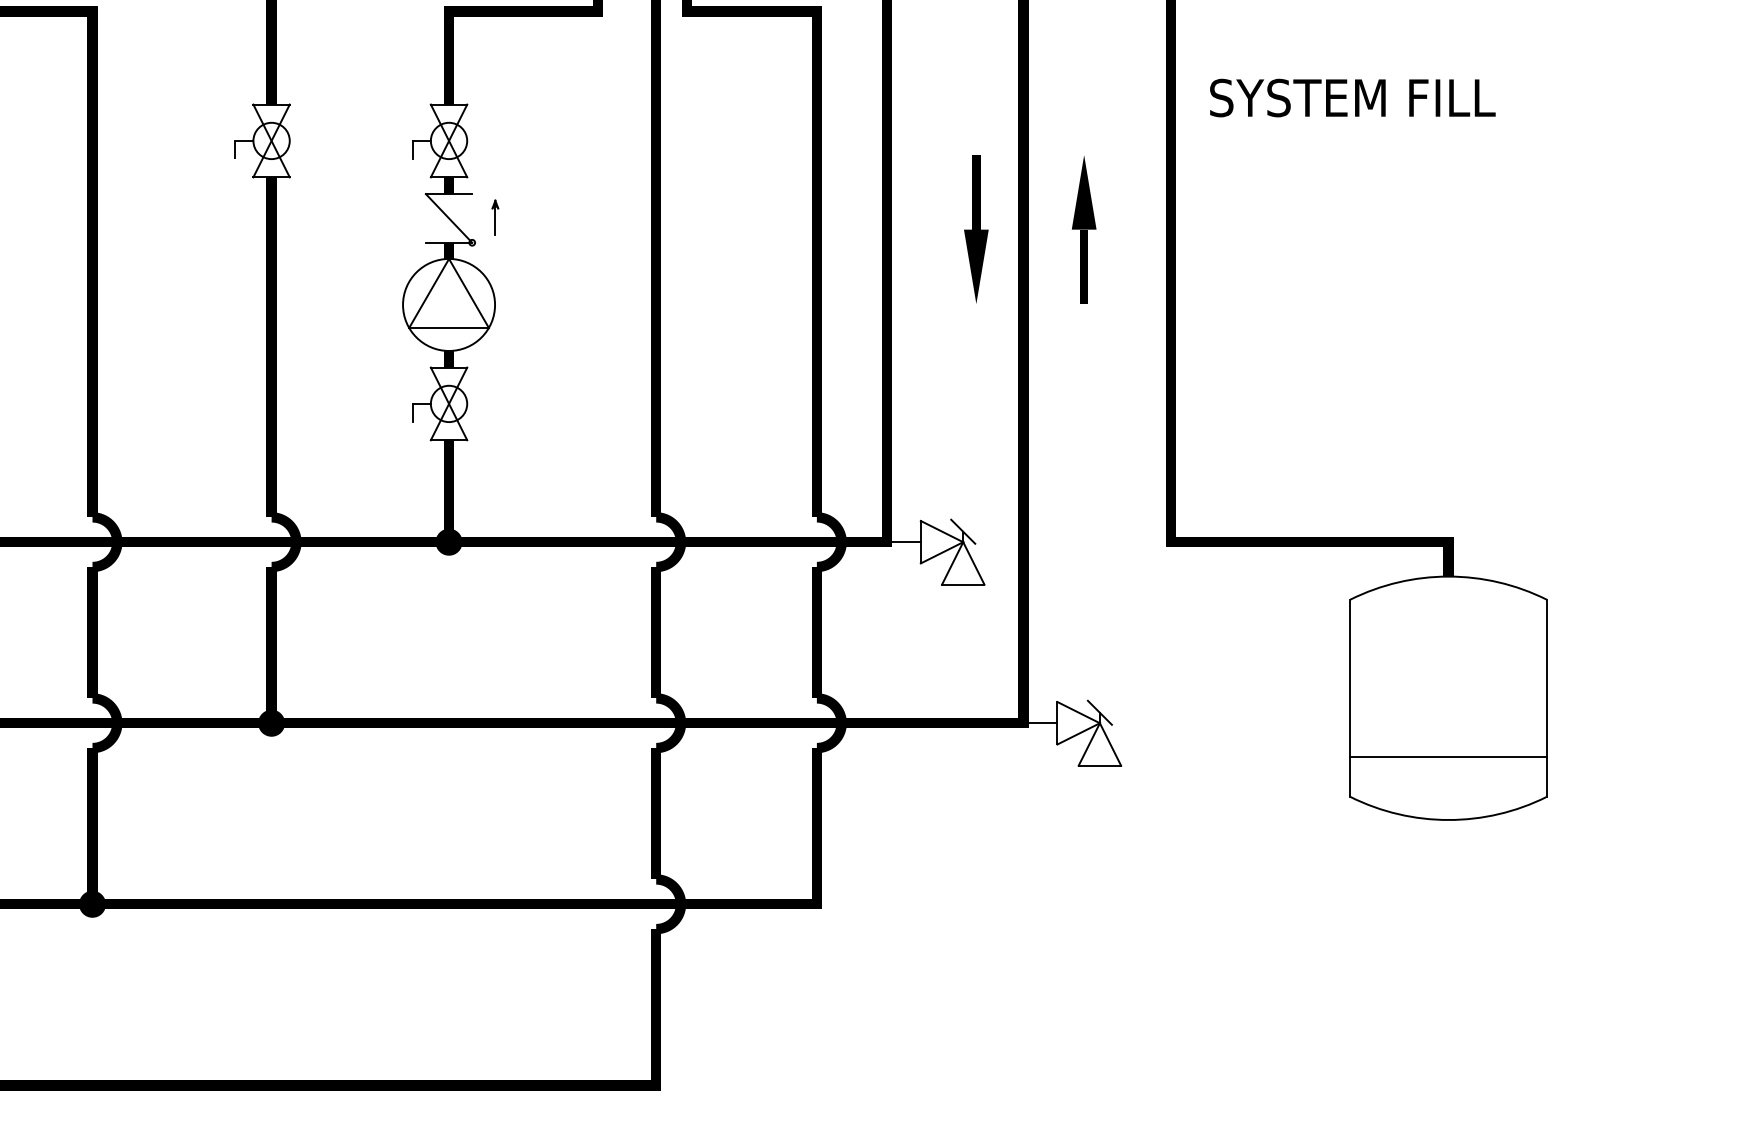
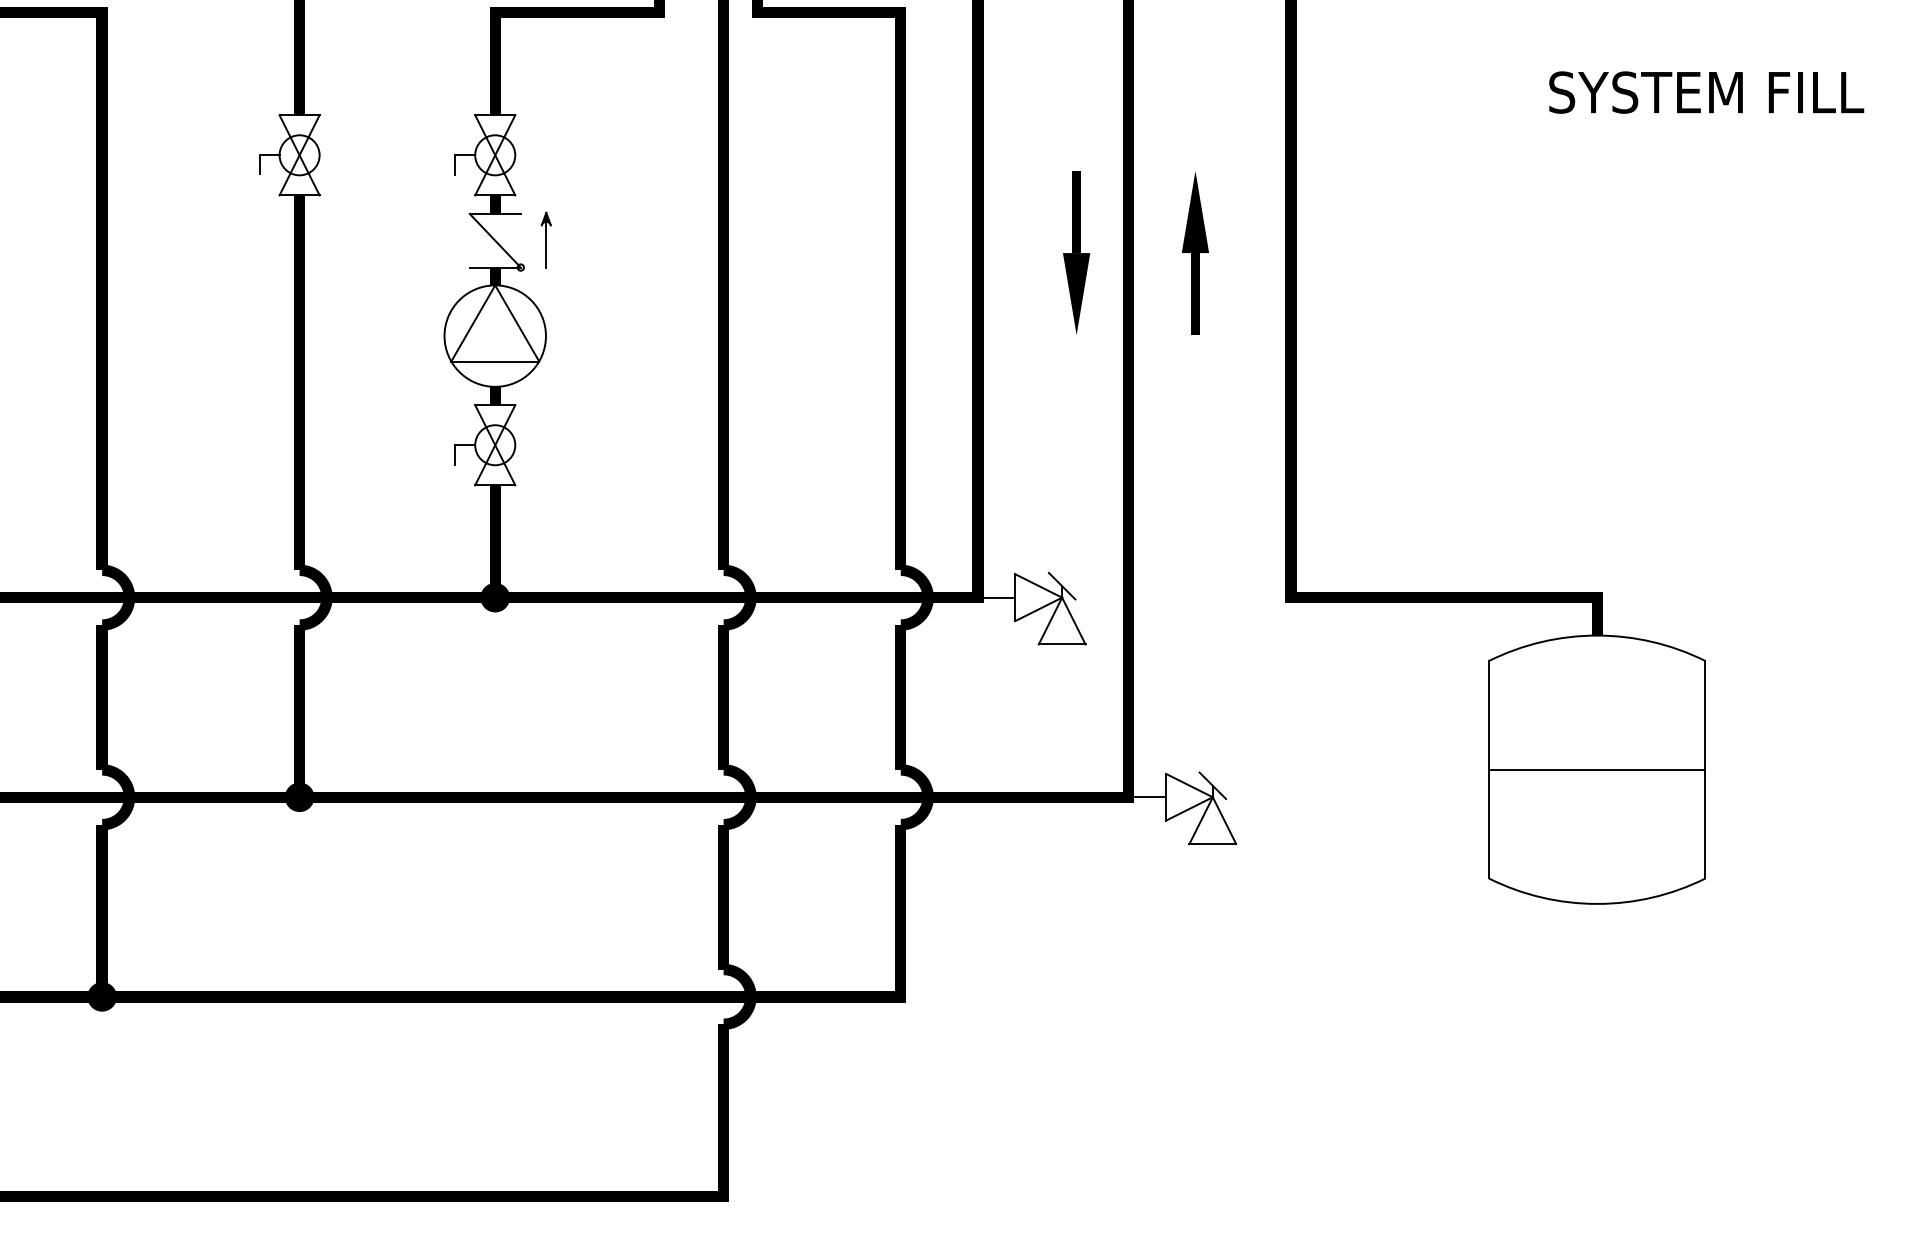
text: (1352, 97) -> (1706, 91), moved
part: (495, 217) -> (546, 239), size x1.43
line: (1448, 757) -> (1597, 769), moved

